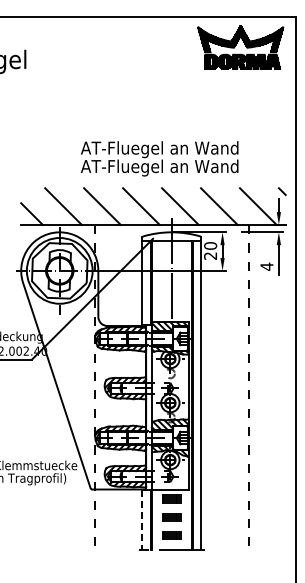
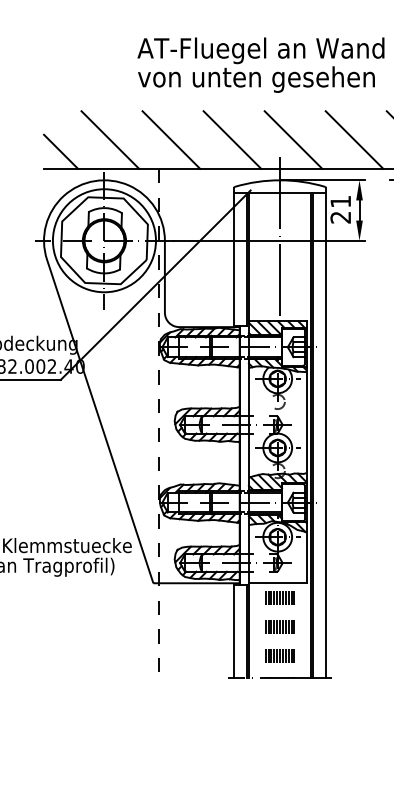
text: (159, 167) -> (260, 78), AT-Fluegel an Wand -> von unten gesehen
text: (210, 245) -> (340, 200), 20 -> 21
line: (142, 520) -> (234, 631), dashed -> solid

